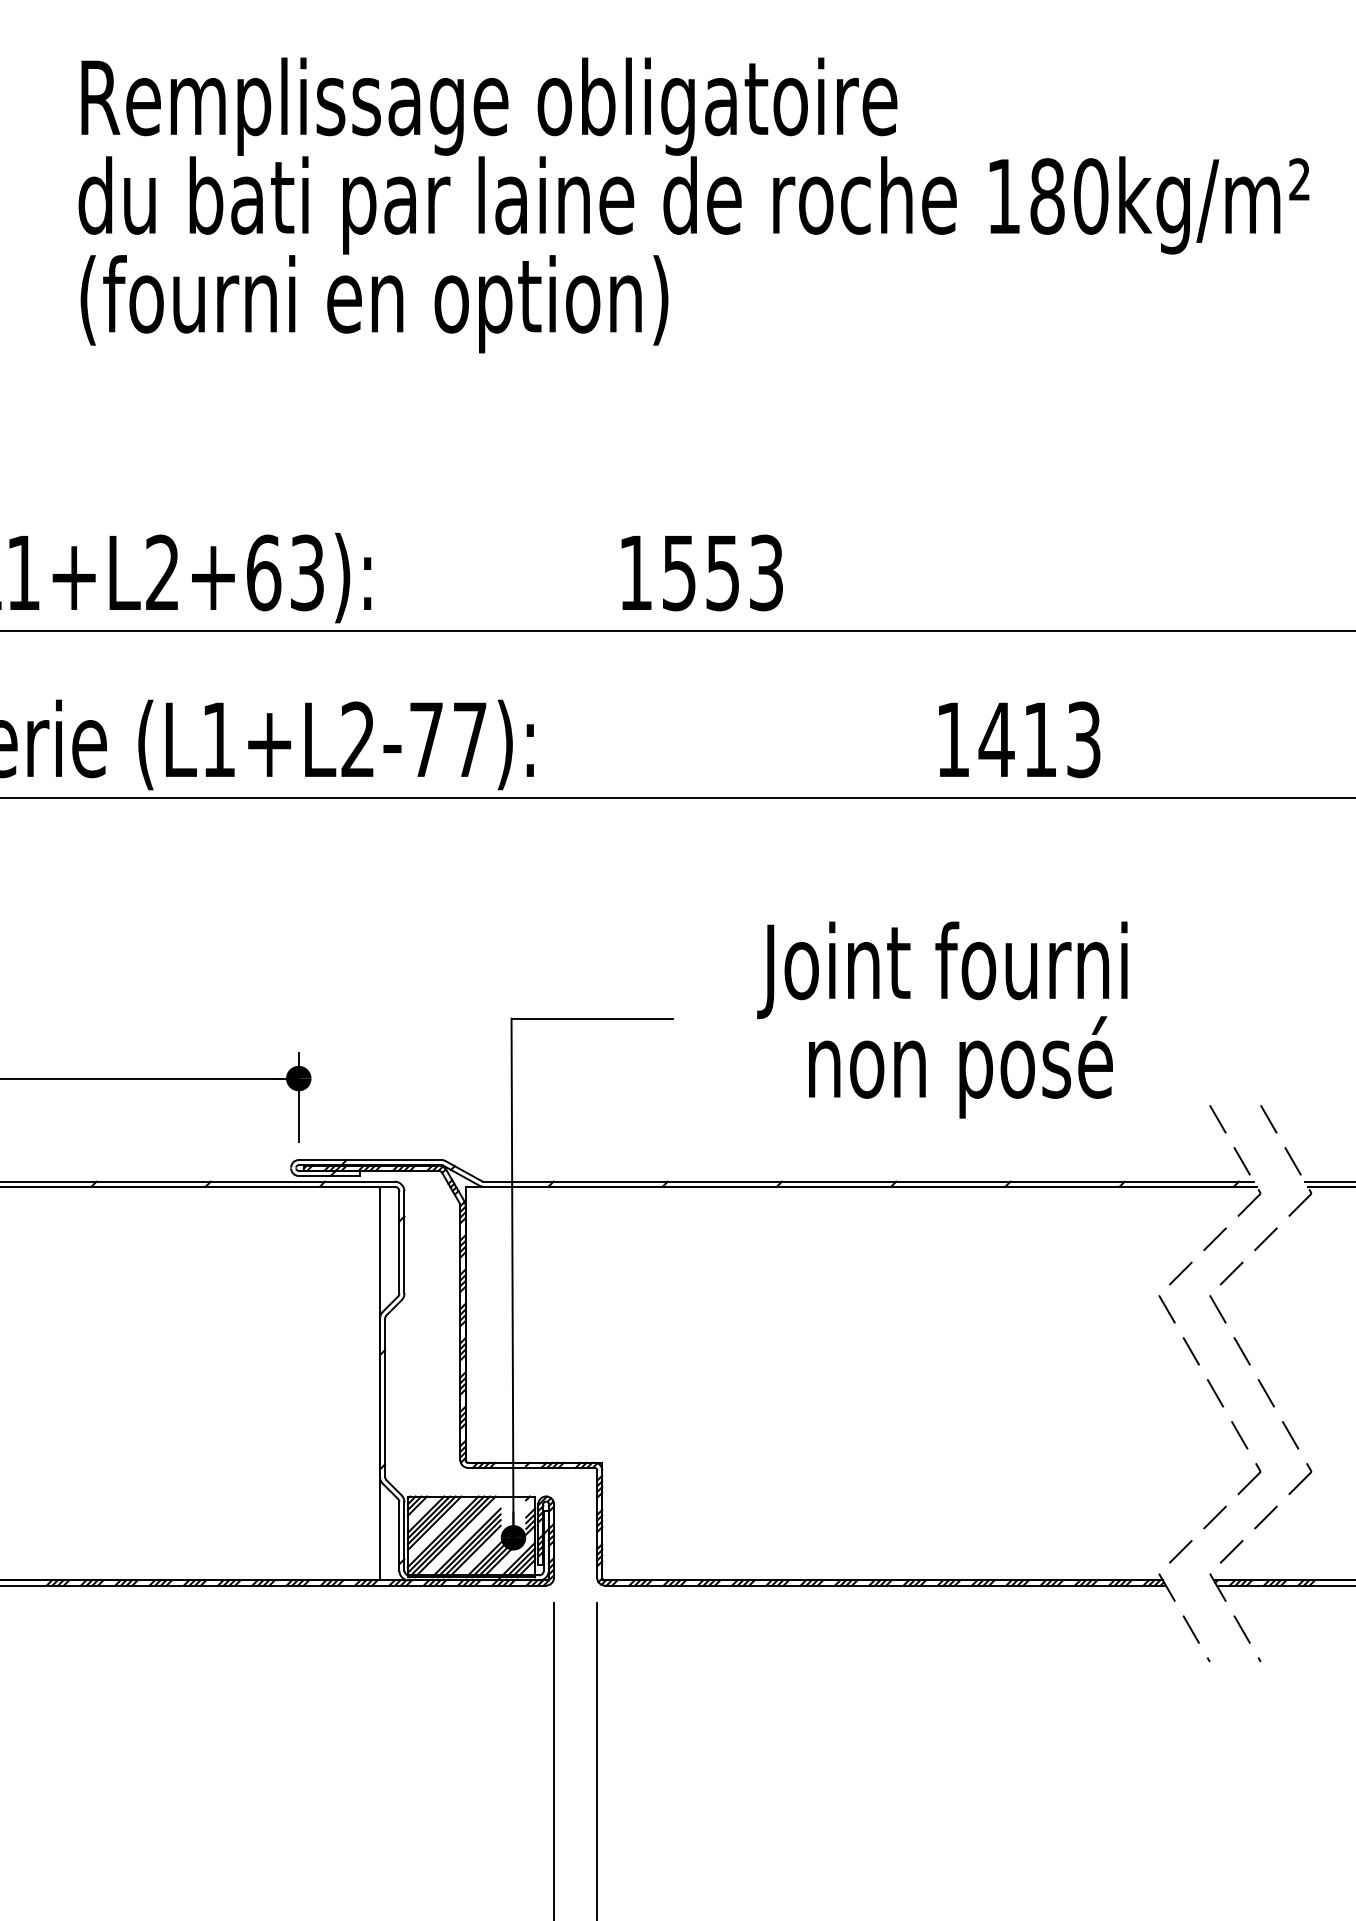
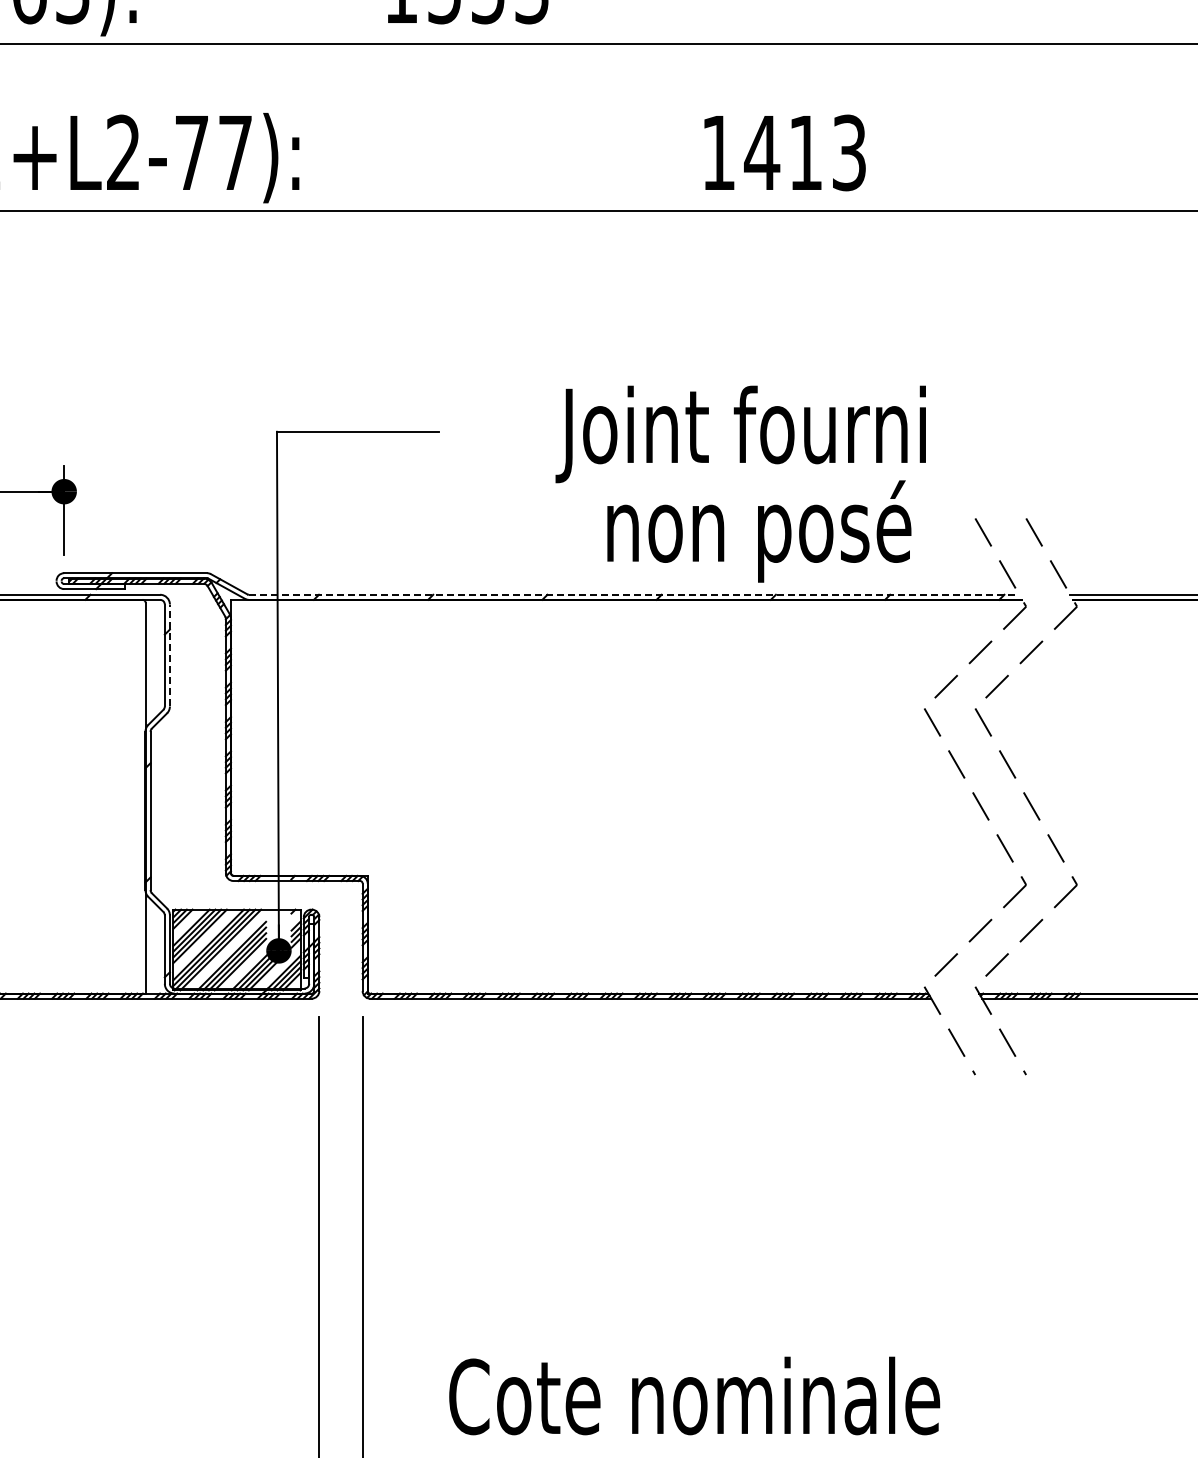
text: (942, 1019) -> (740, 483), moved
line: (869, 1181) -> (634, 594), solid -> dashed
line: (404, 1242) -> (169, 655), solid -> dashed

